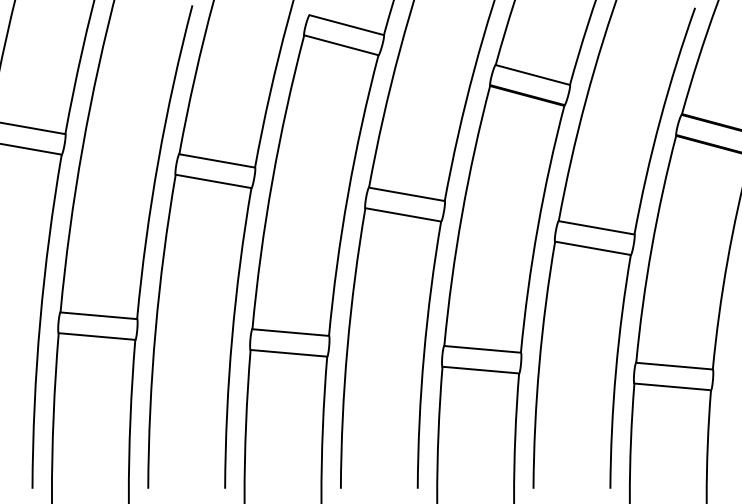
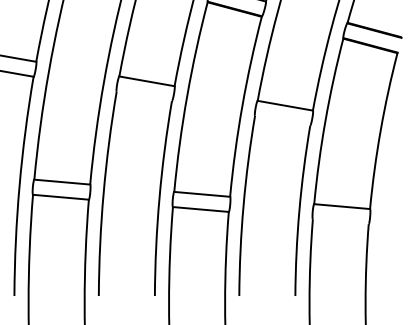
line: (403, 214) -> (144, 96), removed
line: (592, 248) -> (282, 120), removed
line: (672, 386) -> (340, 221), removed

